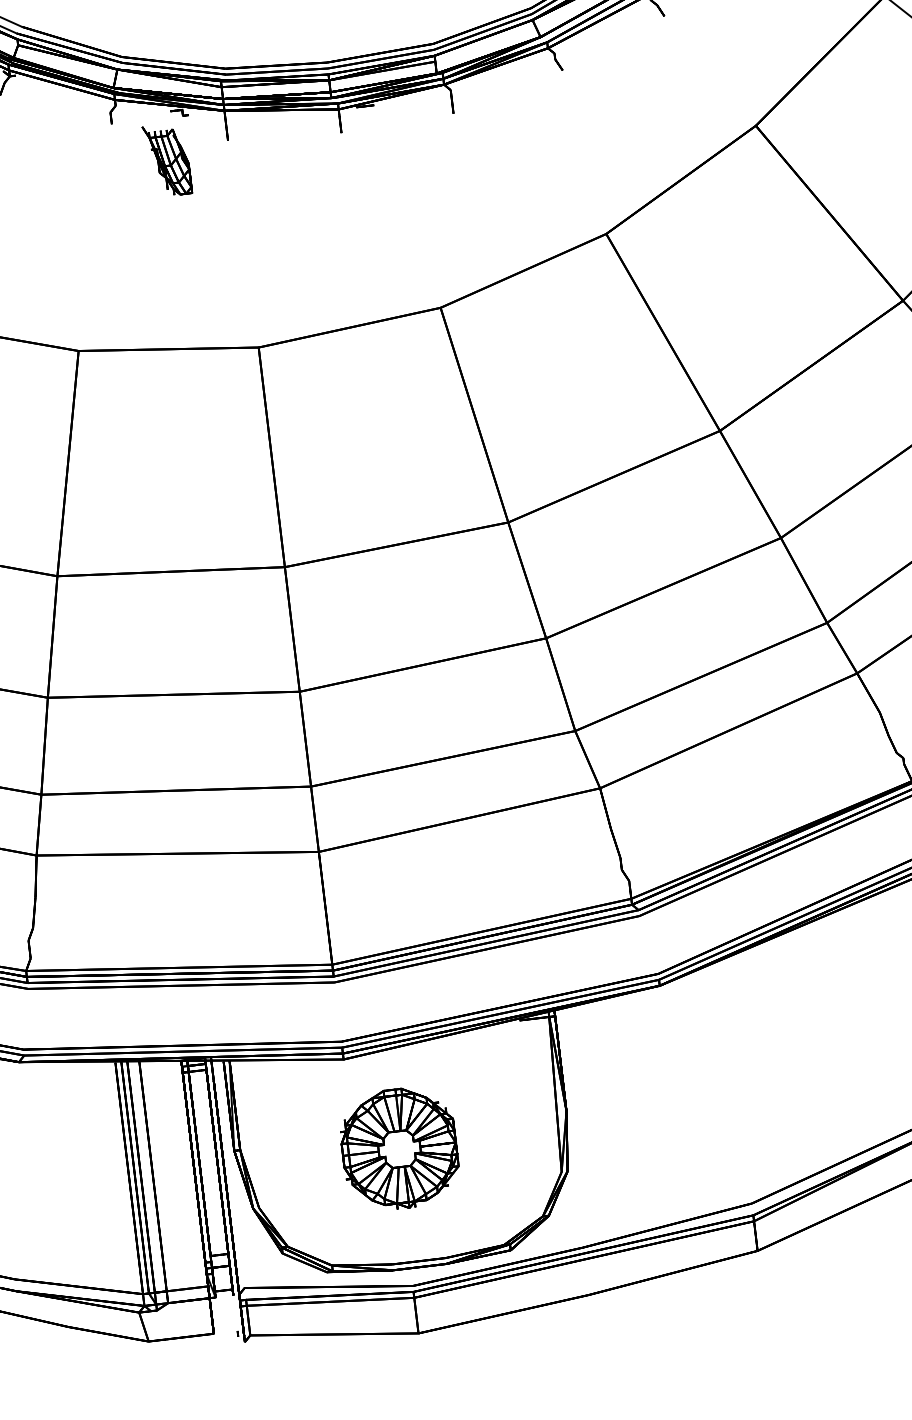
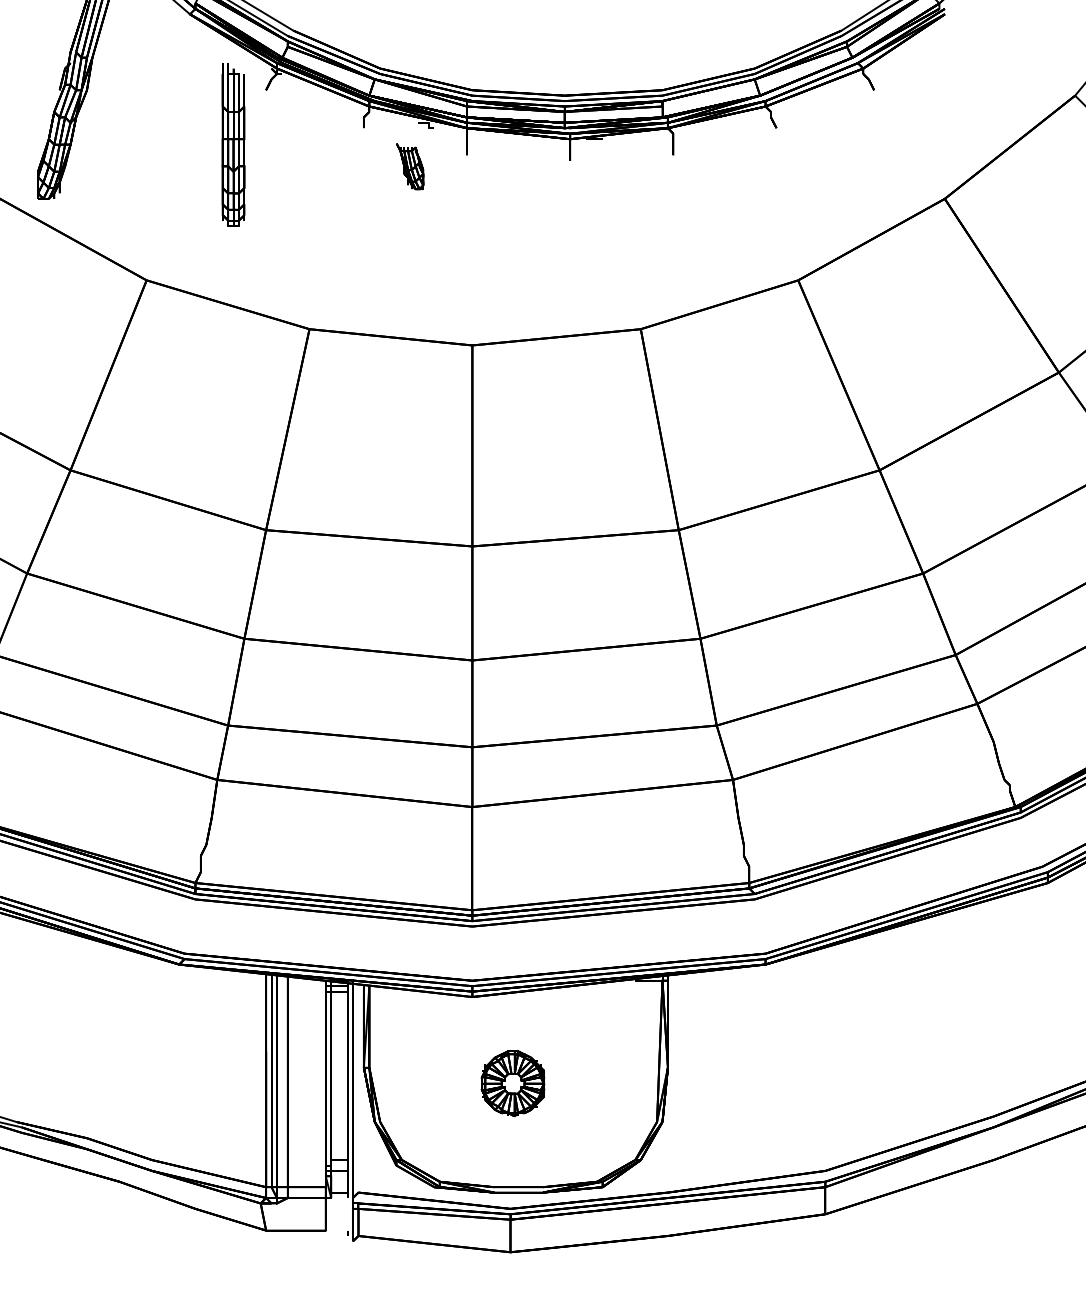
part: (166, 160) -> (409, 166), size x0.7
part: (398, 1148) -> (512, 1083), size x0.6

